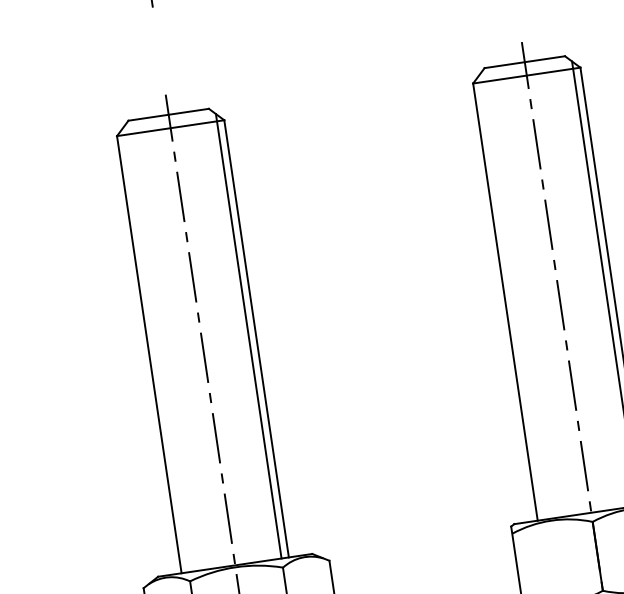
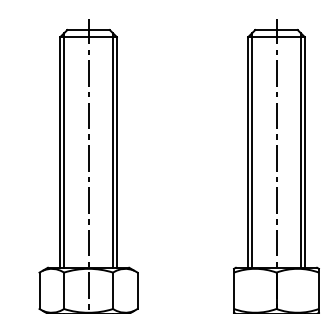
line: (513, 297) -> (252, 150), added
line: (156, 349) -> (64, 150), added

